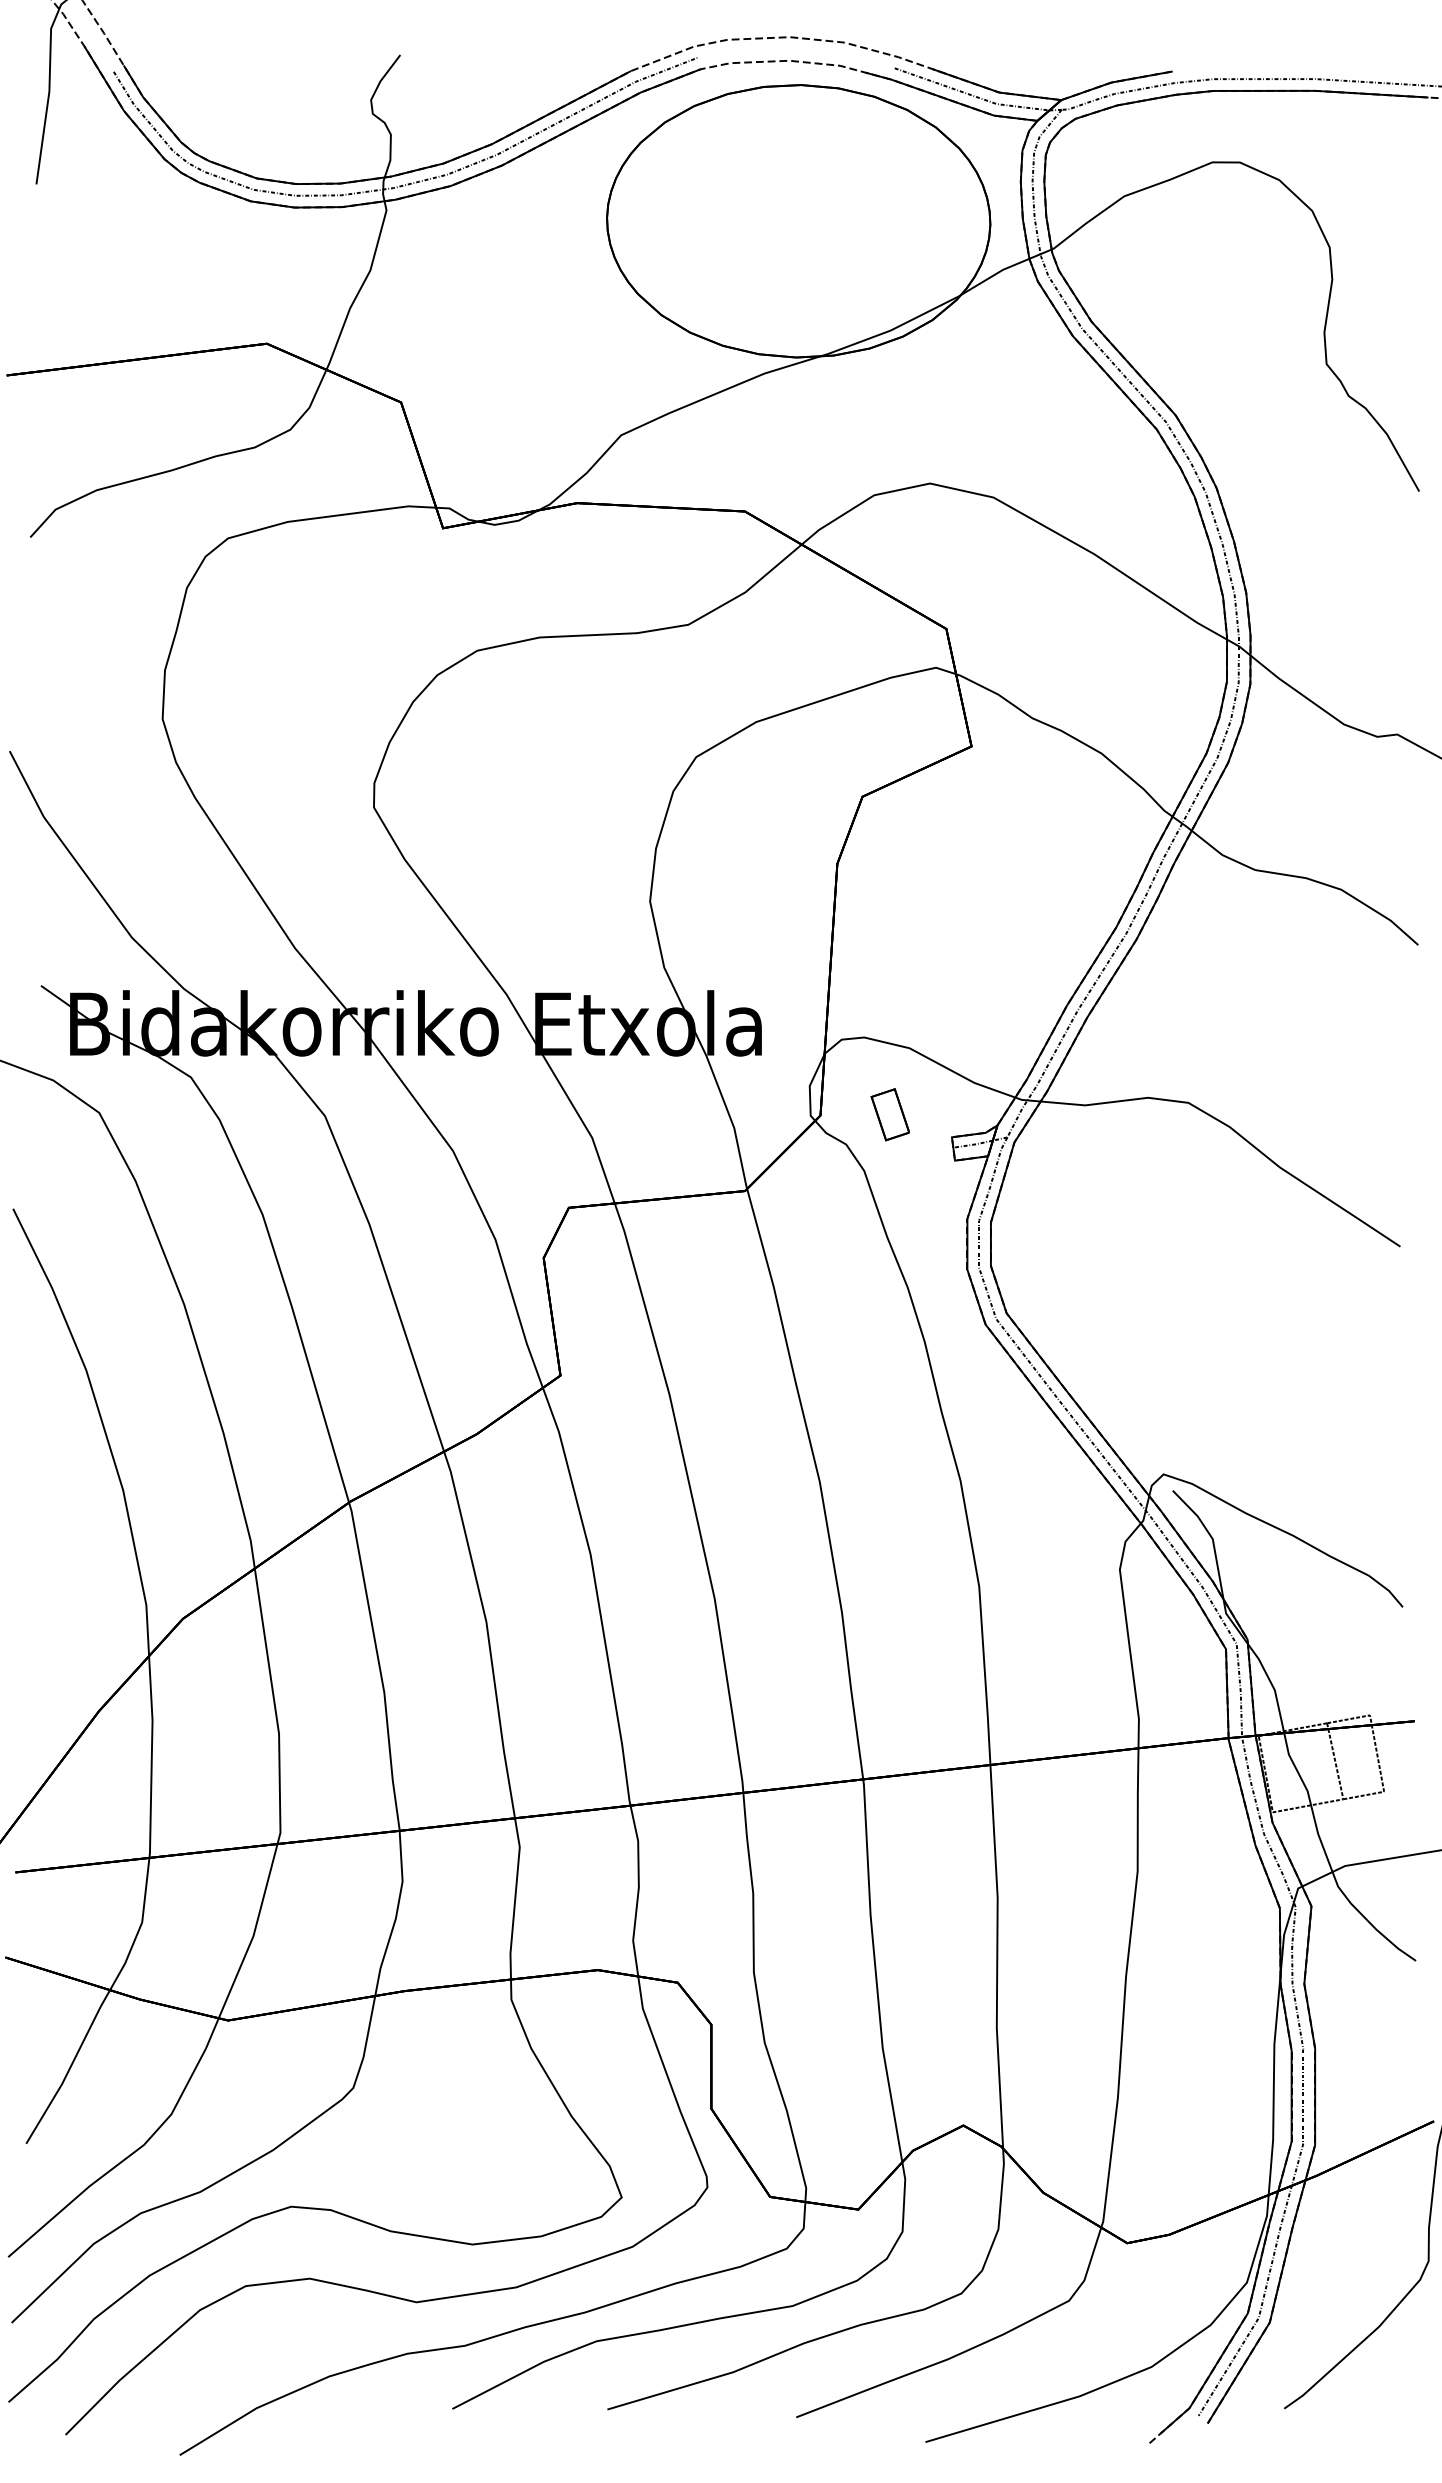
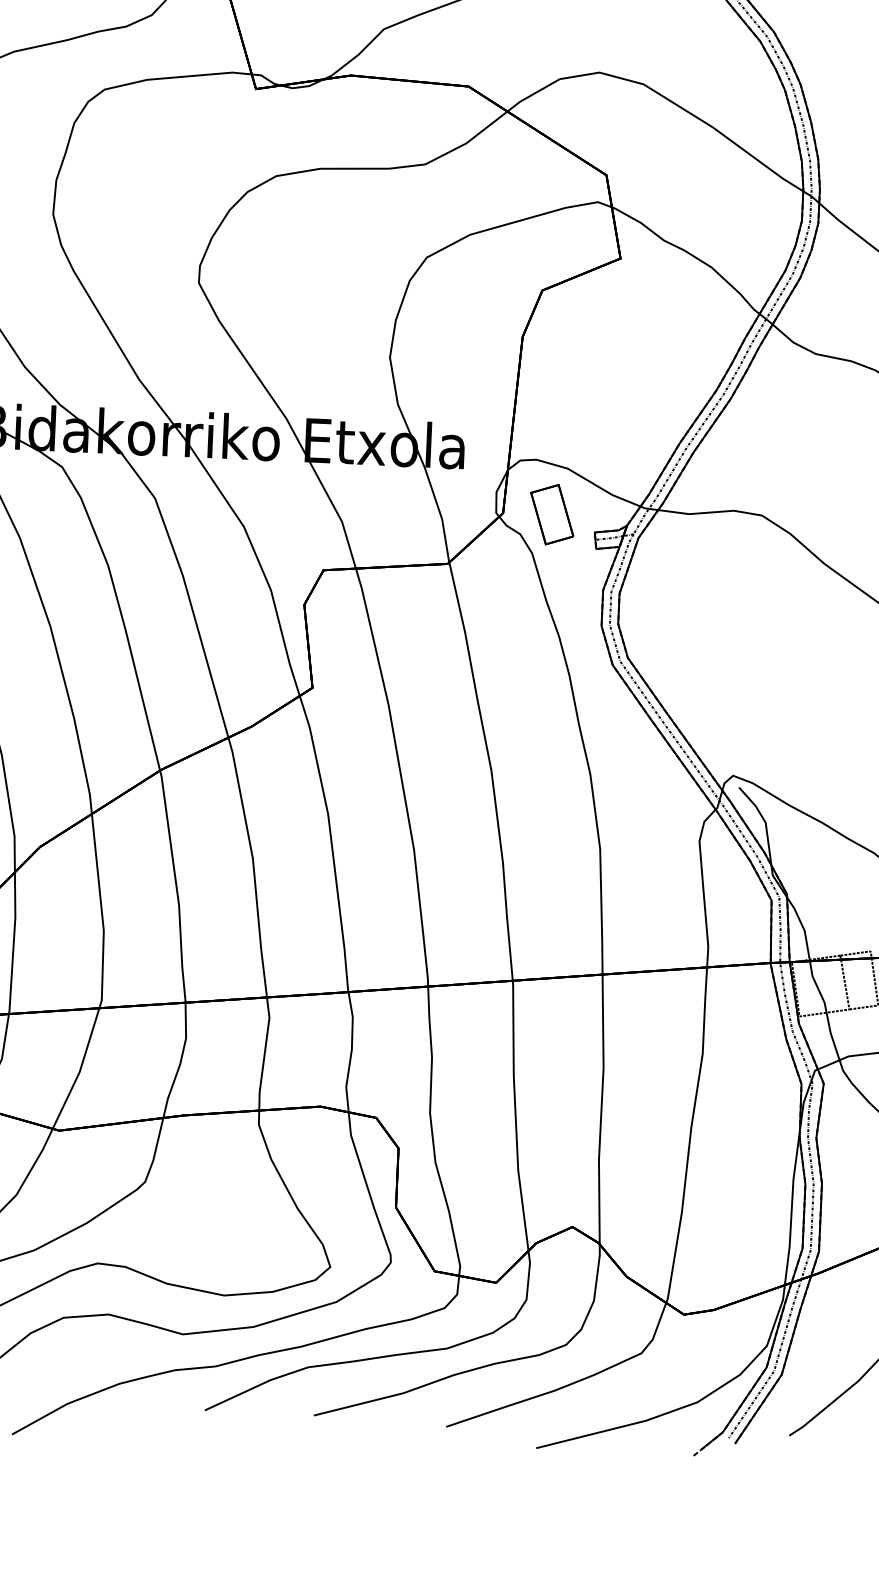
part: (890, 1114) -> (552, 514), size x1.67

